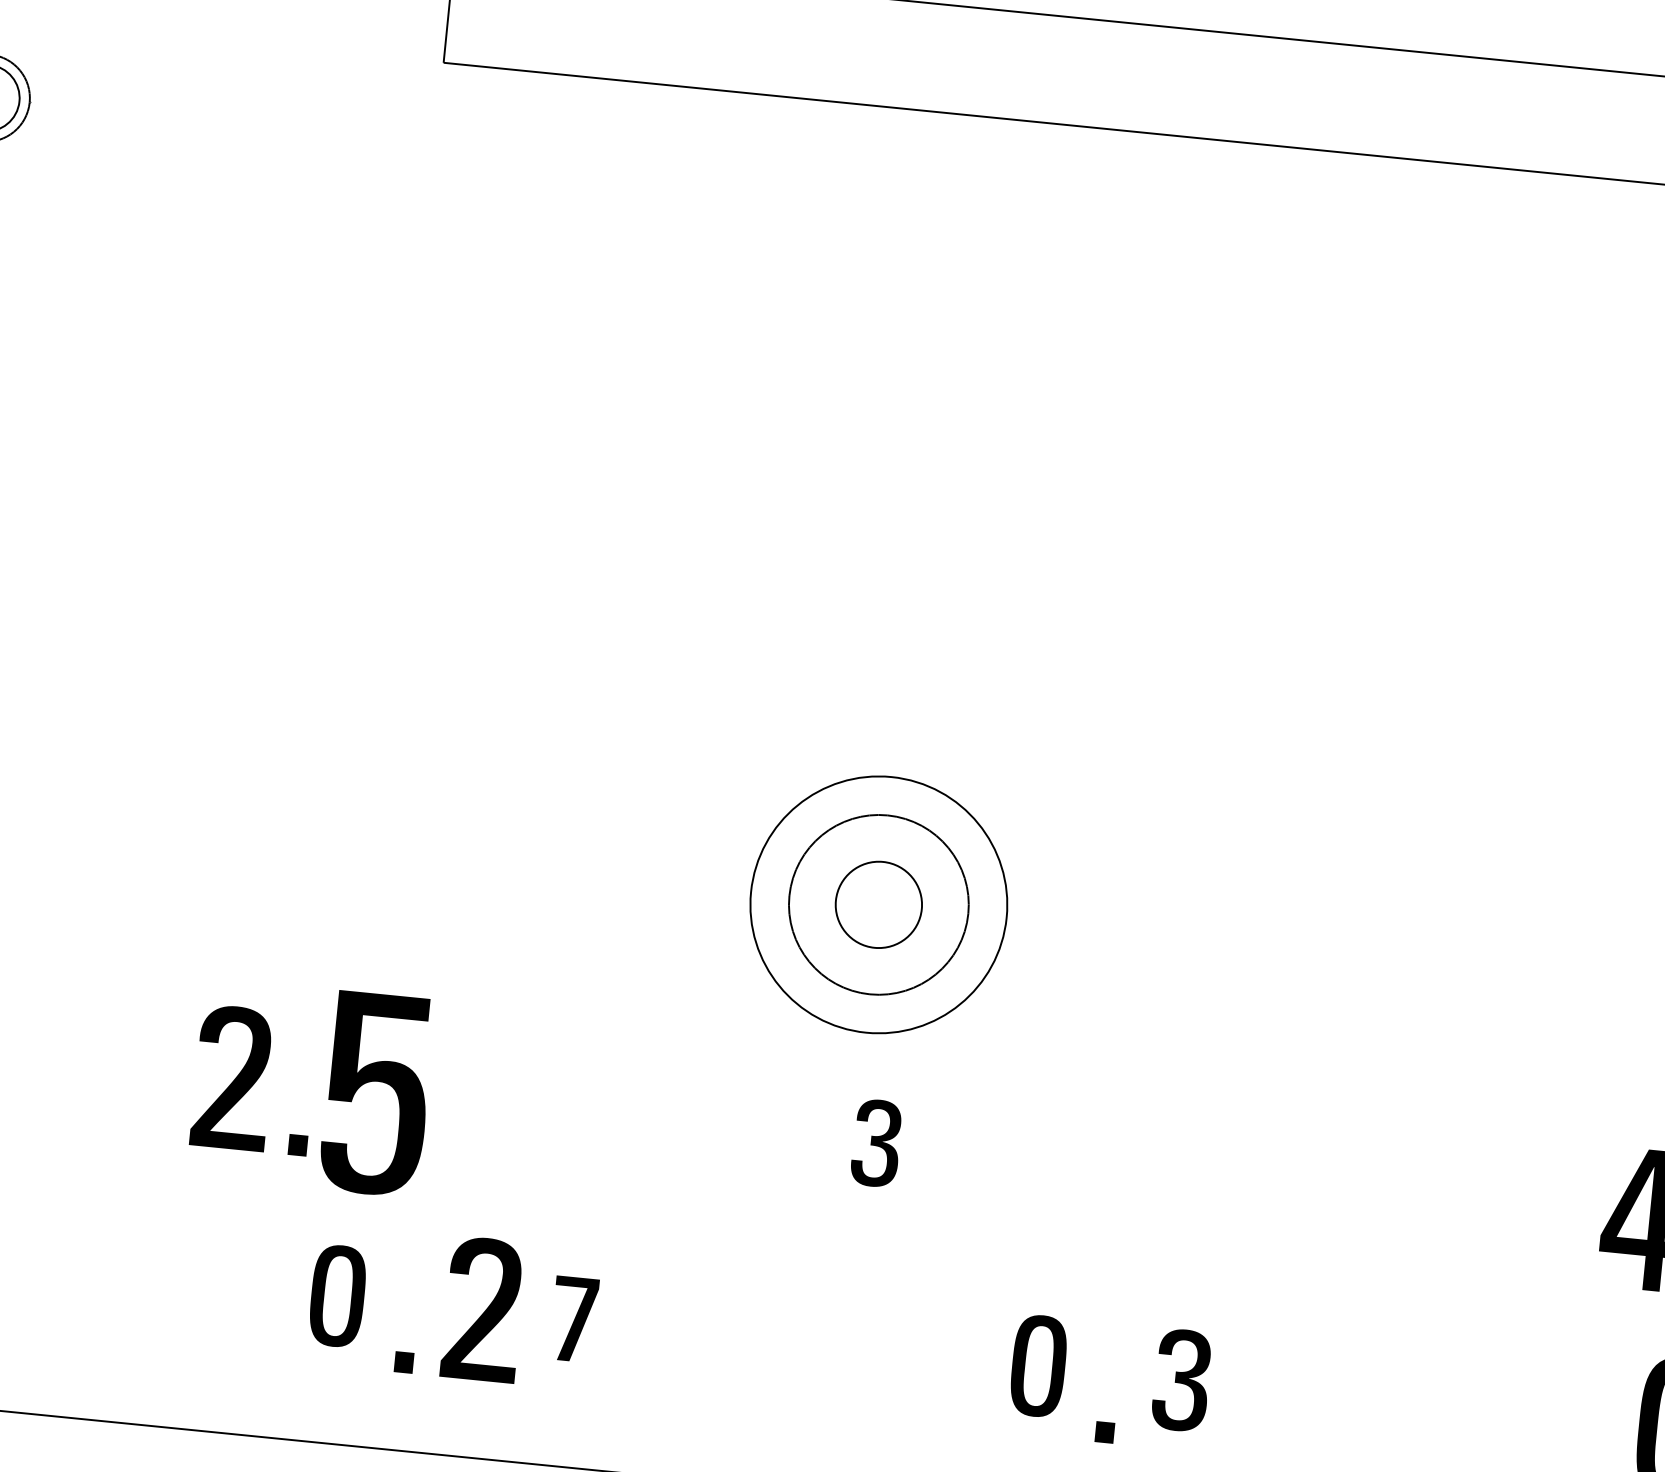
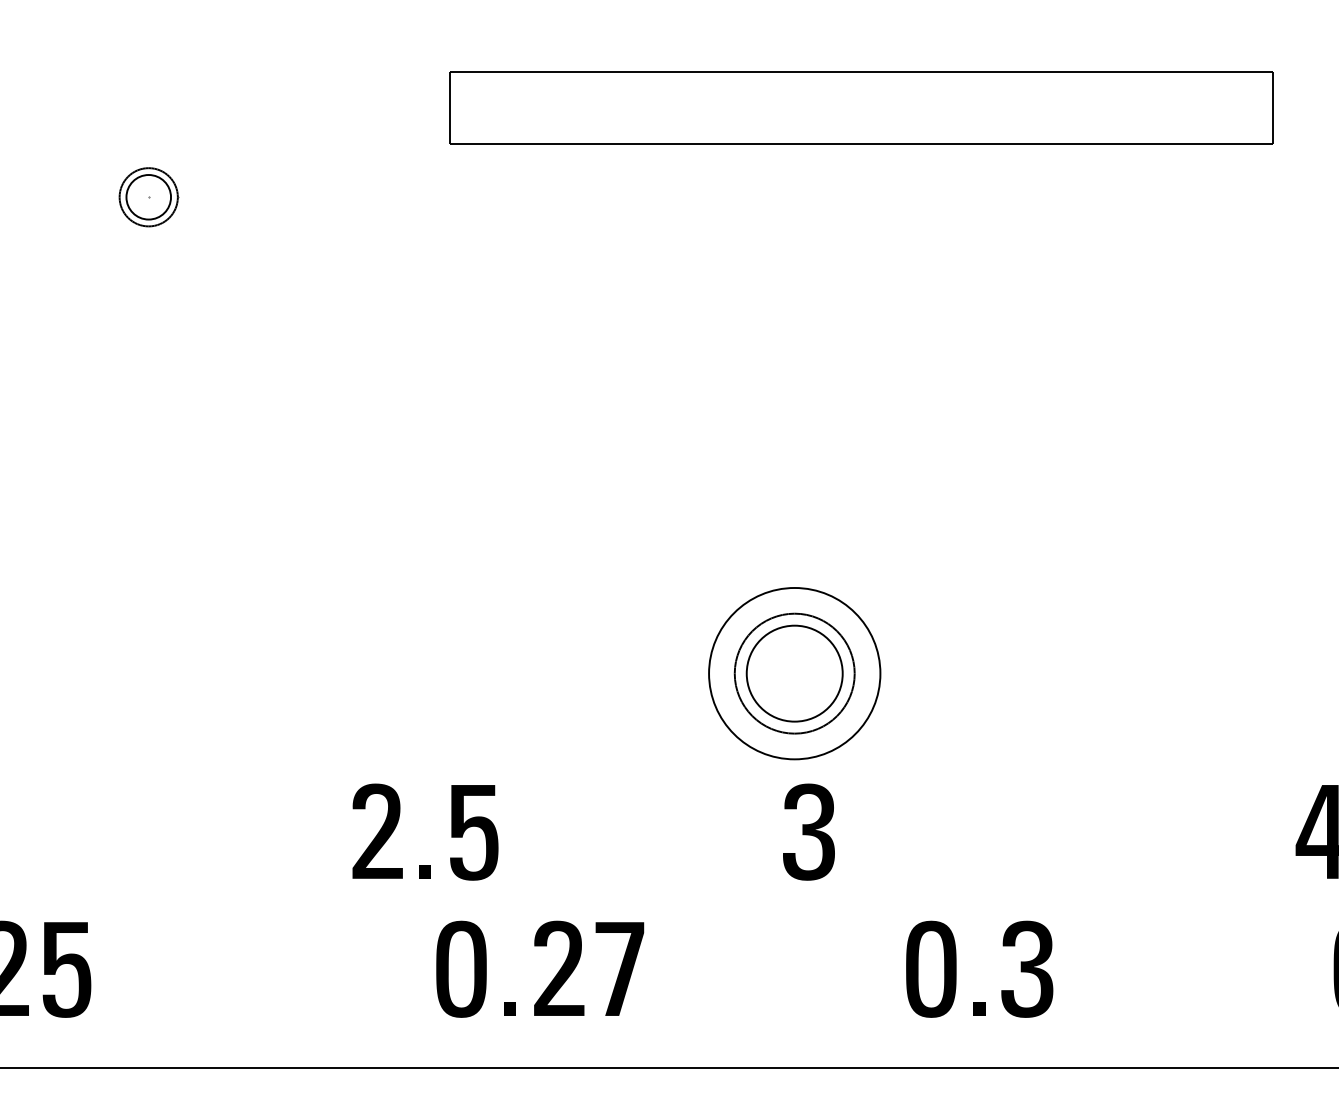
circle: (878, 904) -> (794, 673), size x1.67
part: (377, 1094) -> (474, 832), size x0.71
part: (875, 1142) -> (808, 831), size x1.67
part: (337, 1295) -> (461, 968), size x1.43
part: (573, 1318) -> (619, 968), size x1.67
part: (1038, 1365) -> (931, 968), size x1.43
part: (1182, 1379) -> (1027, 968), size x1.43

